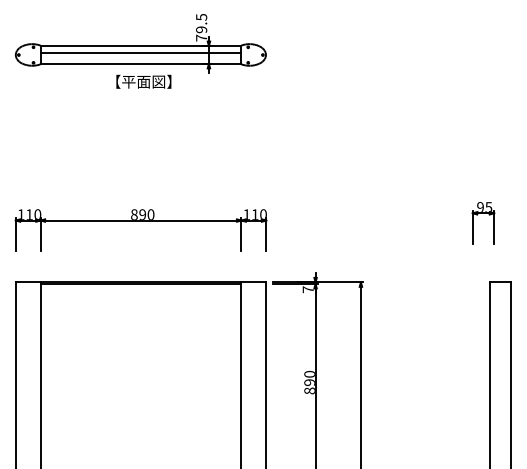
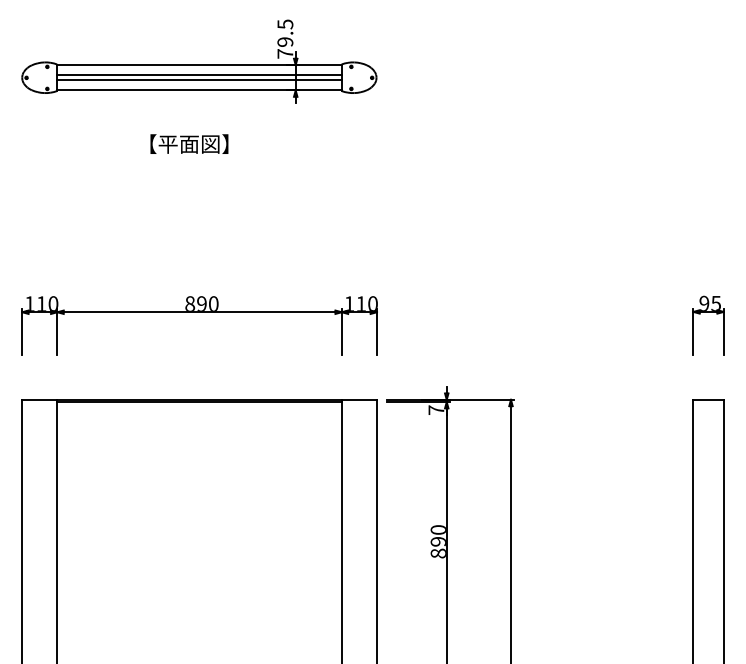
line: (140, 56) -> (198, 79), added
text: (143, 81) -> (188, 143), moved
part: (483, 213) -> (708, 312), moved

